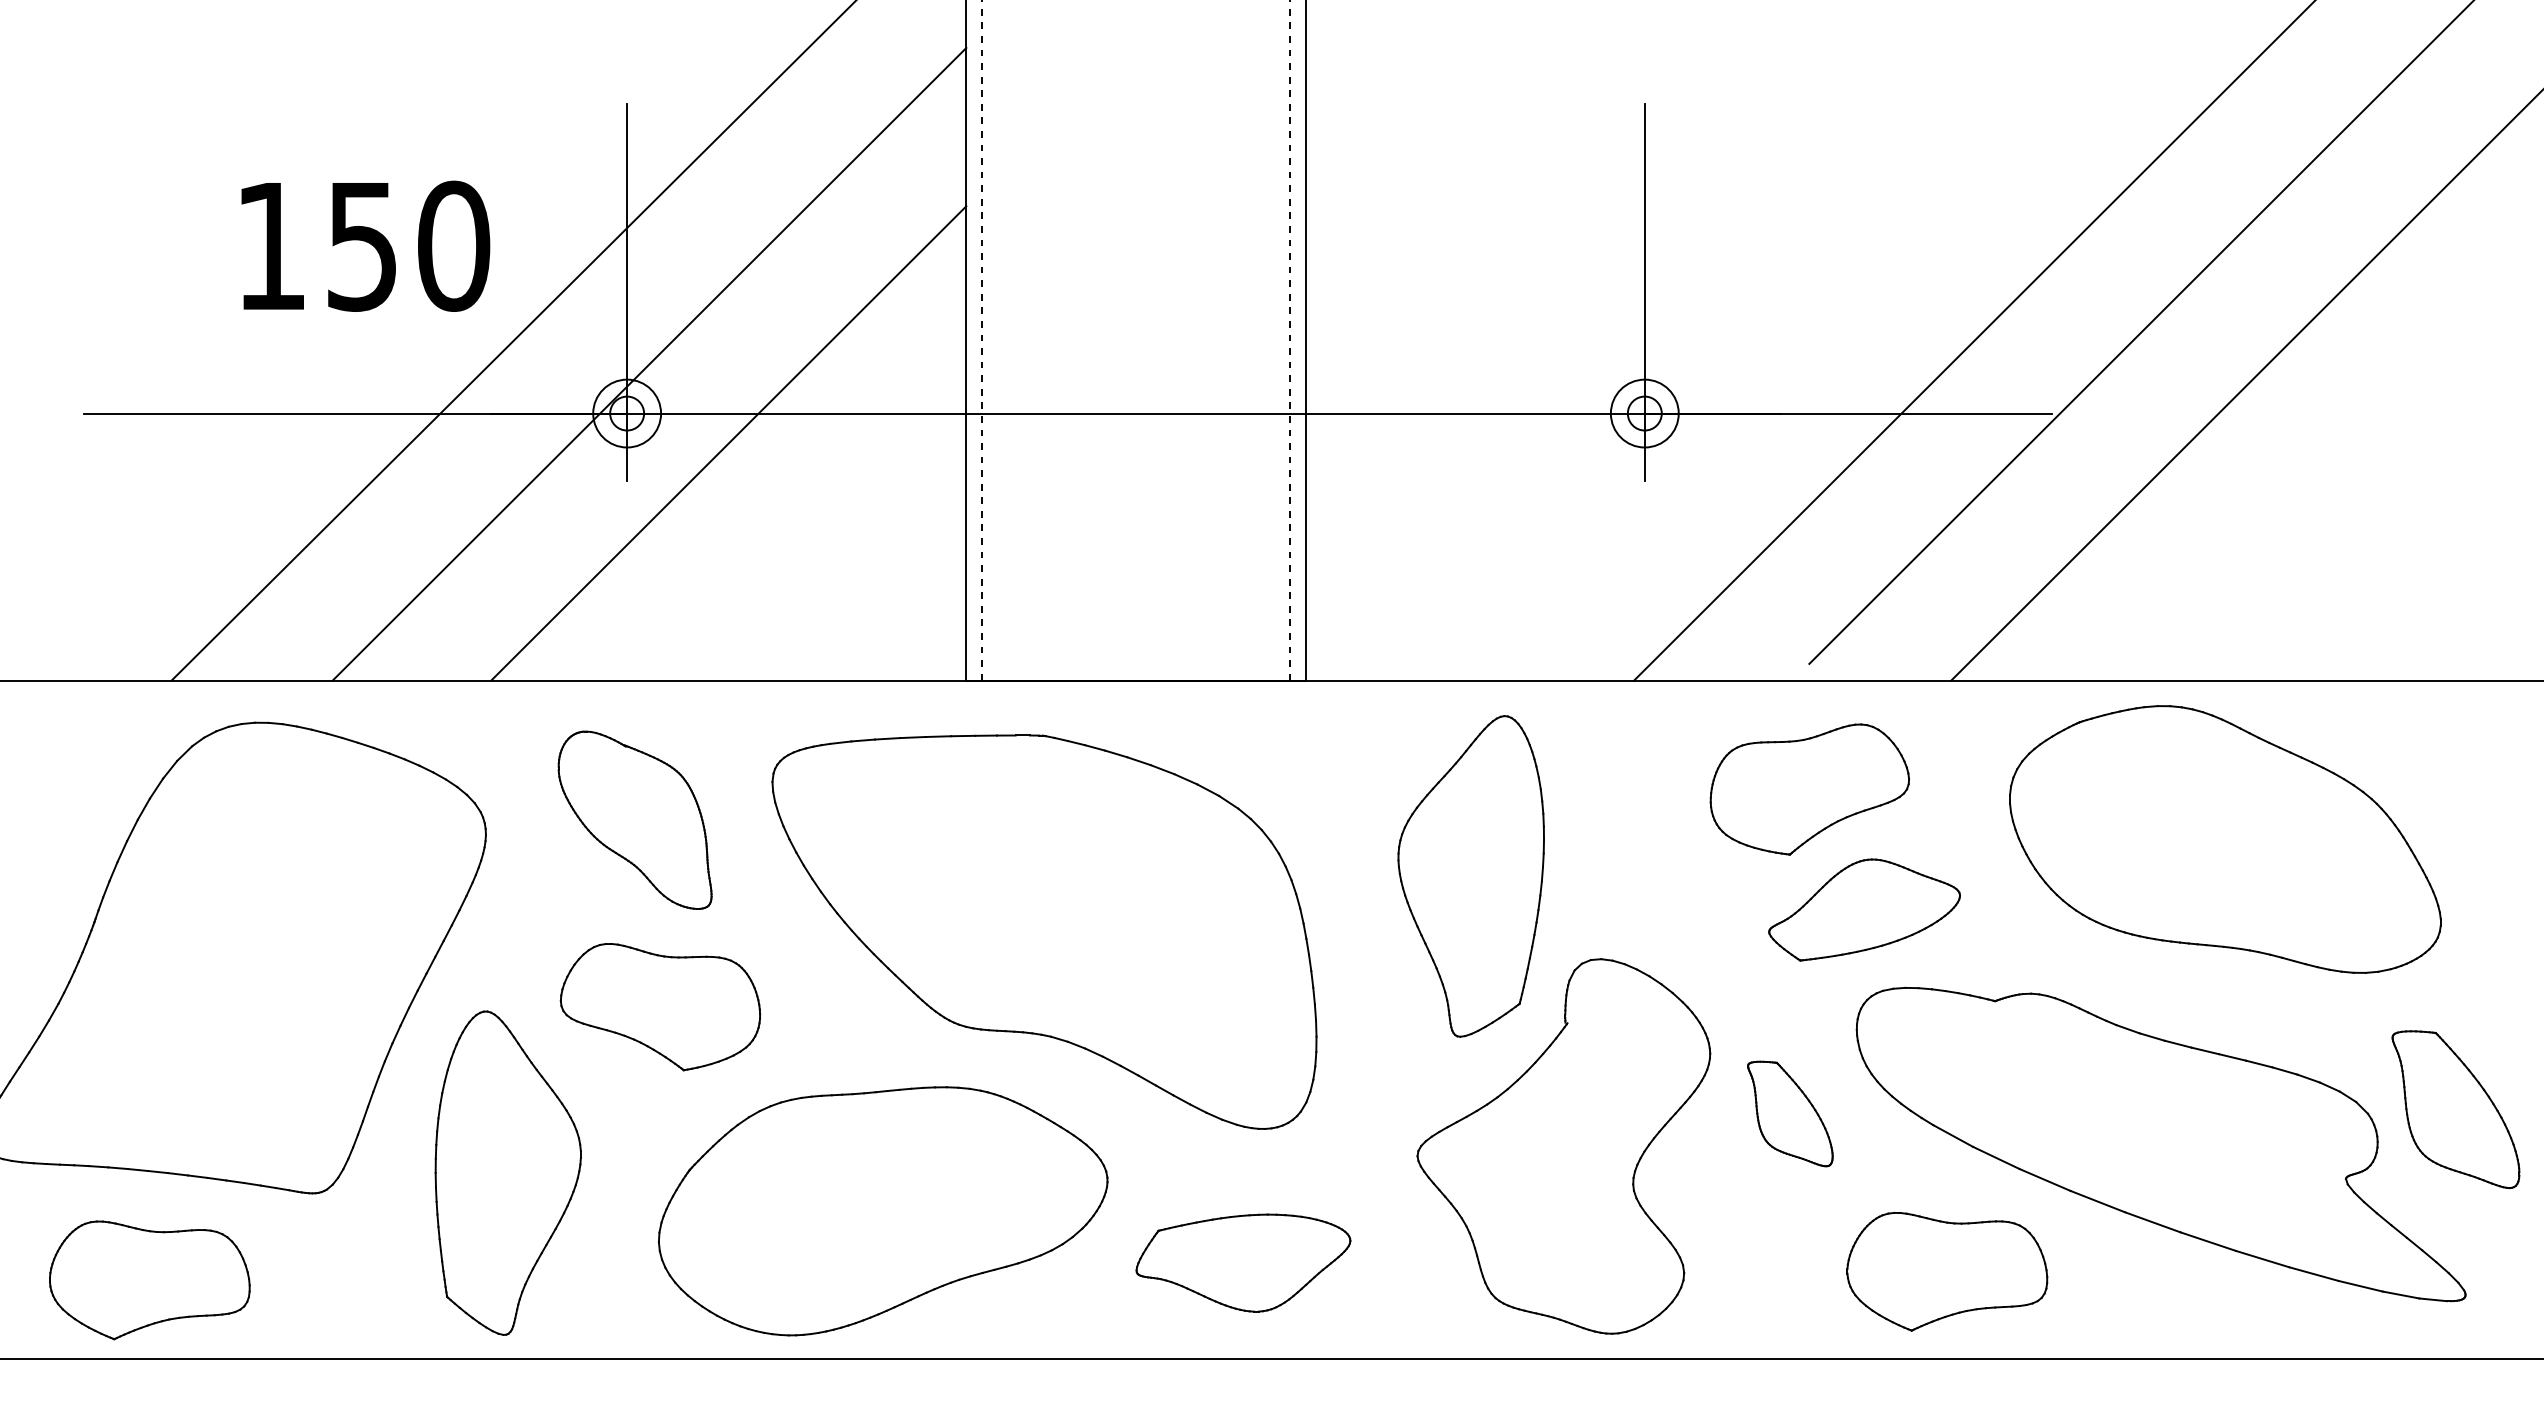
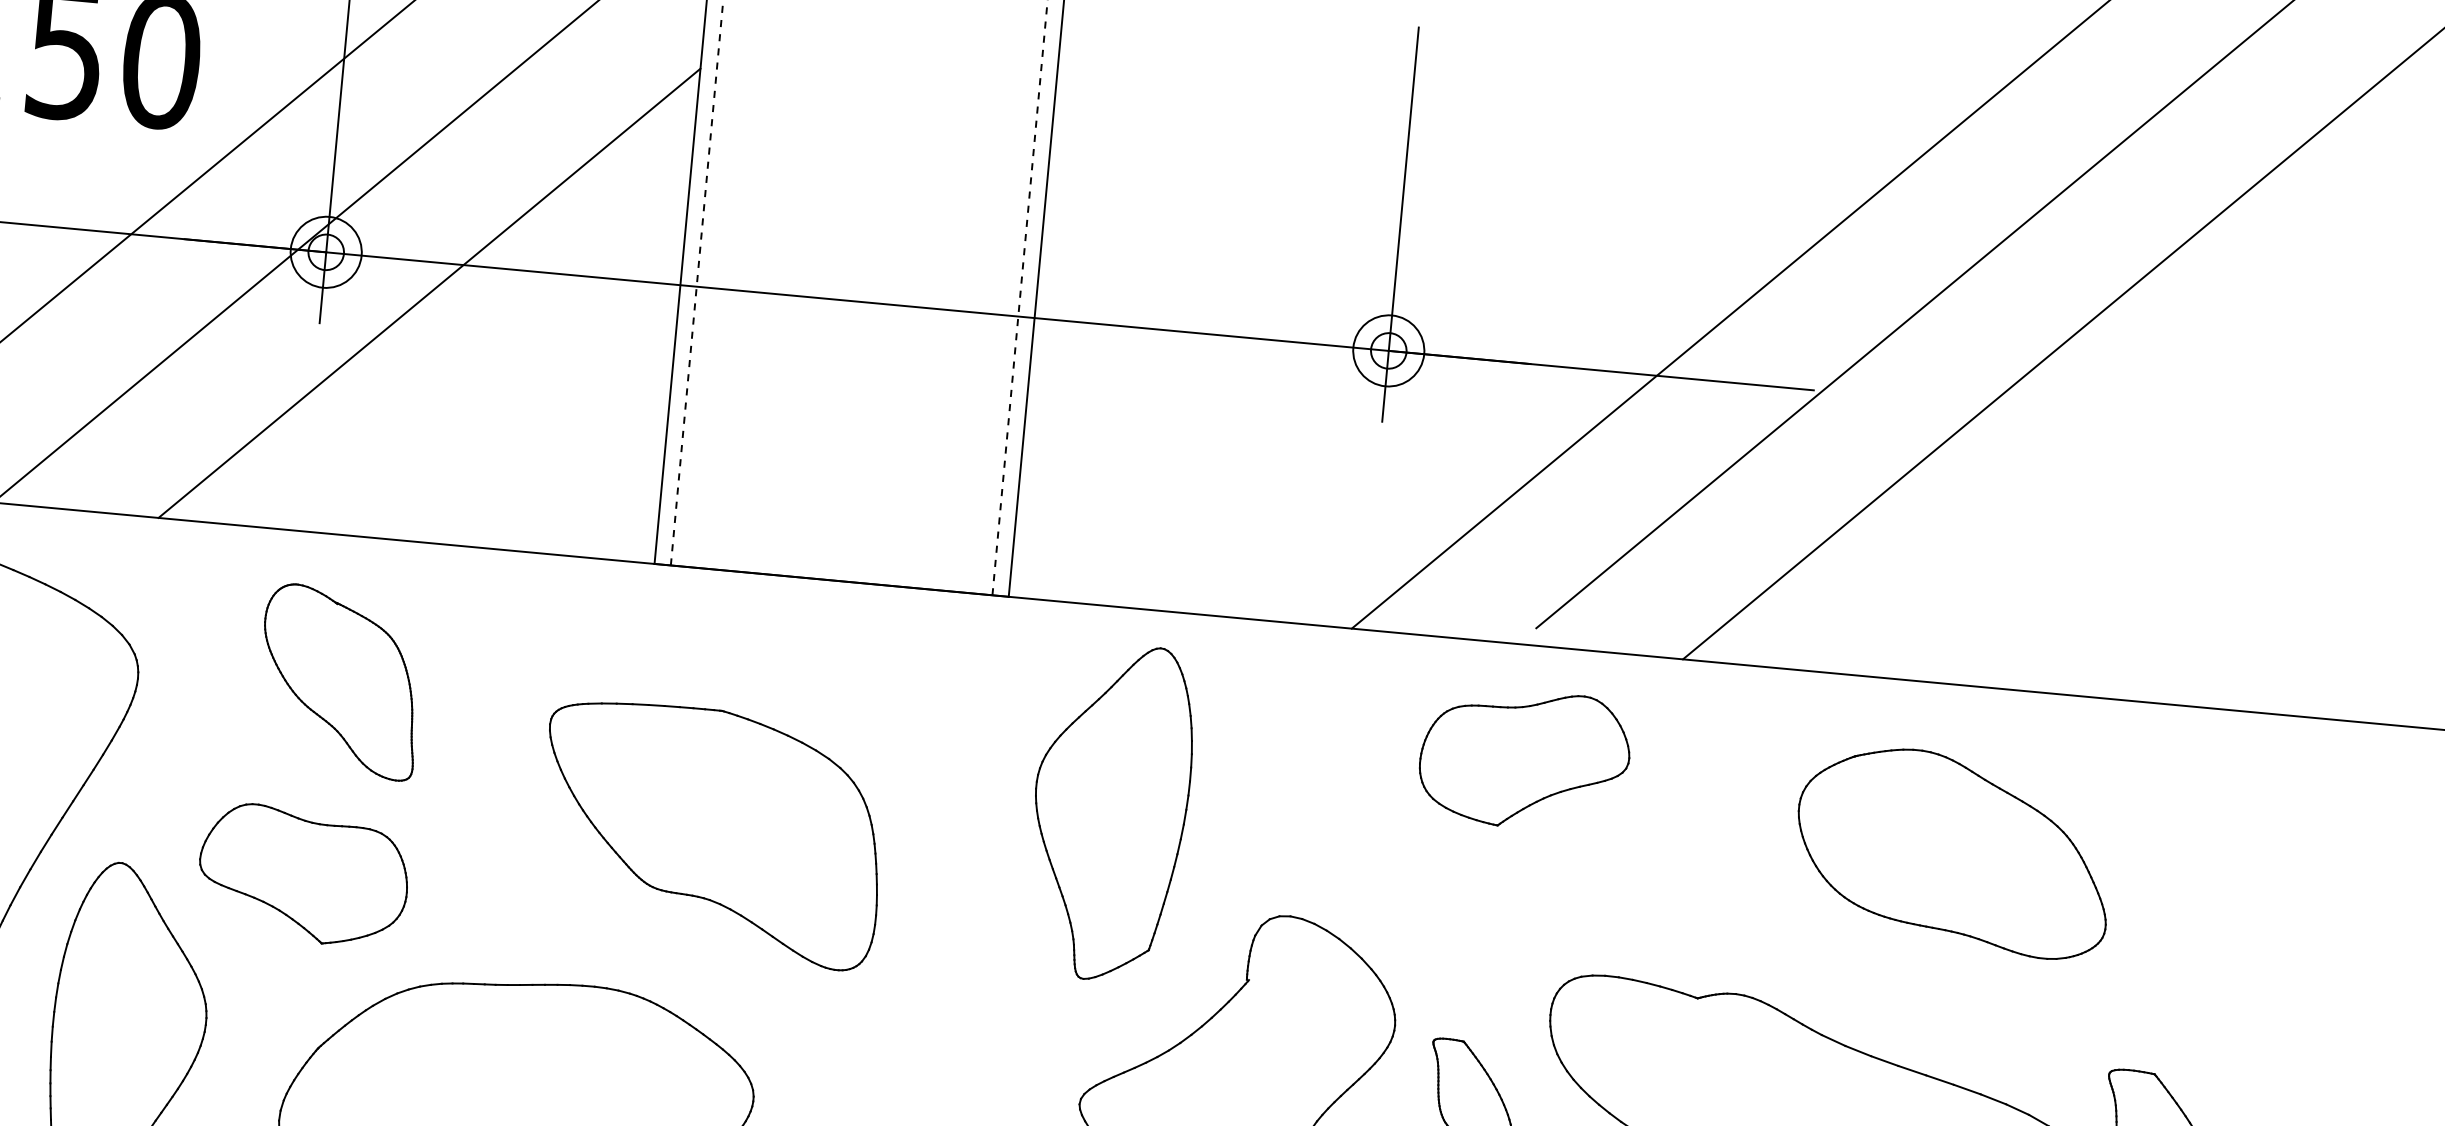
part: (634, 819) -> (339, 681), moved
part: (2225, 839) -> (1953, 851), size x0.7
part: (1470, 876) -> (1109, 812), moved
part: (1864, 909) -> (1570, 890), removed
part: (1044, 931) -> (711, 833), size x0.6

